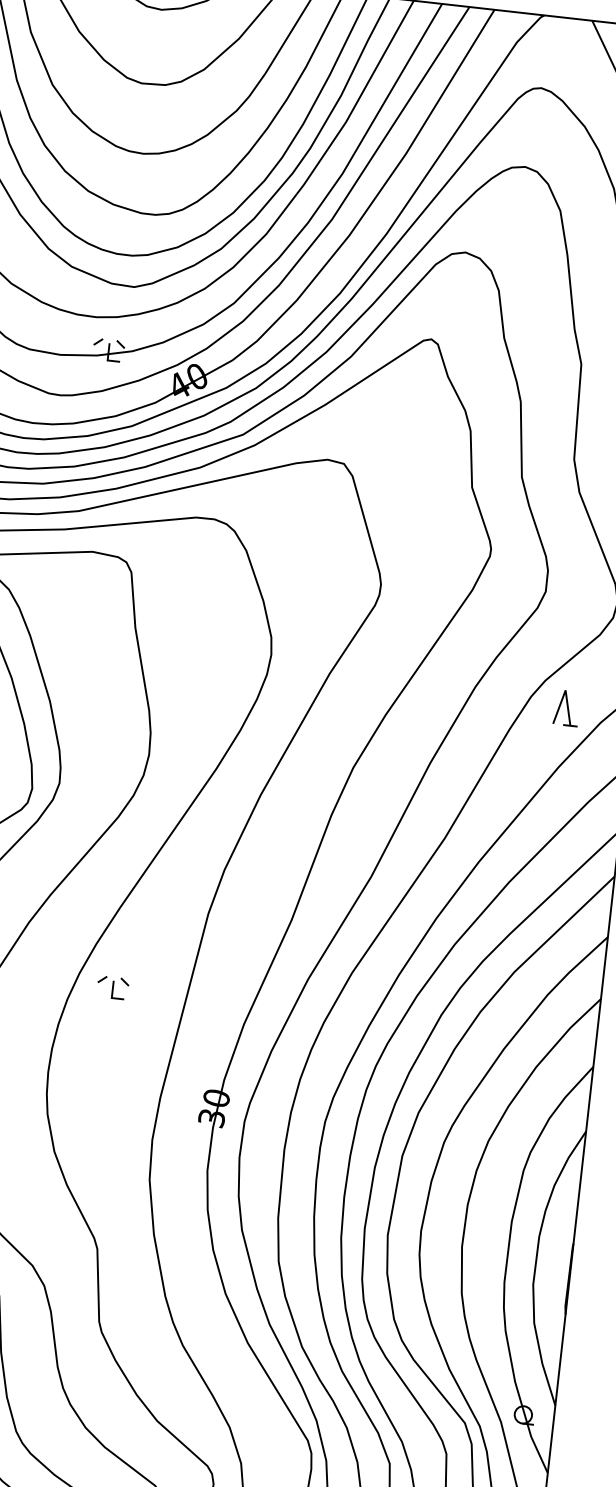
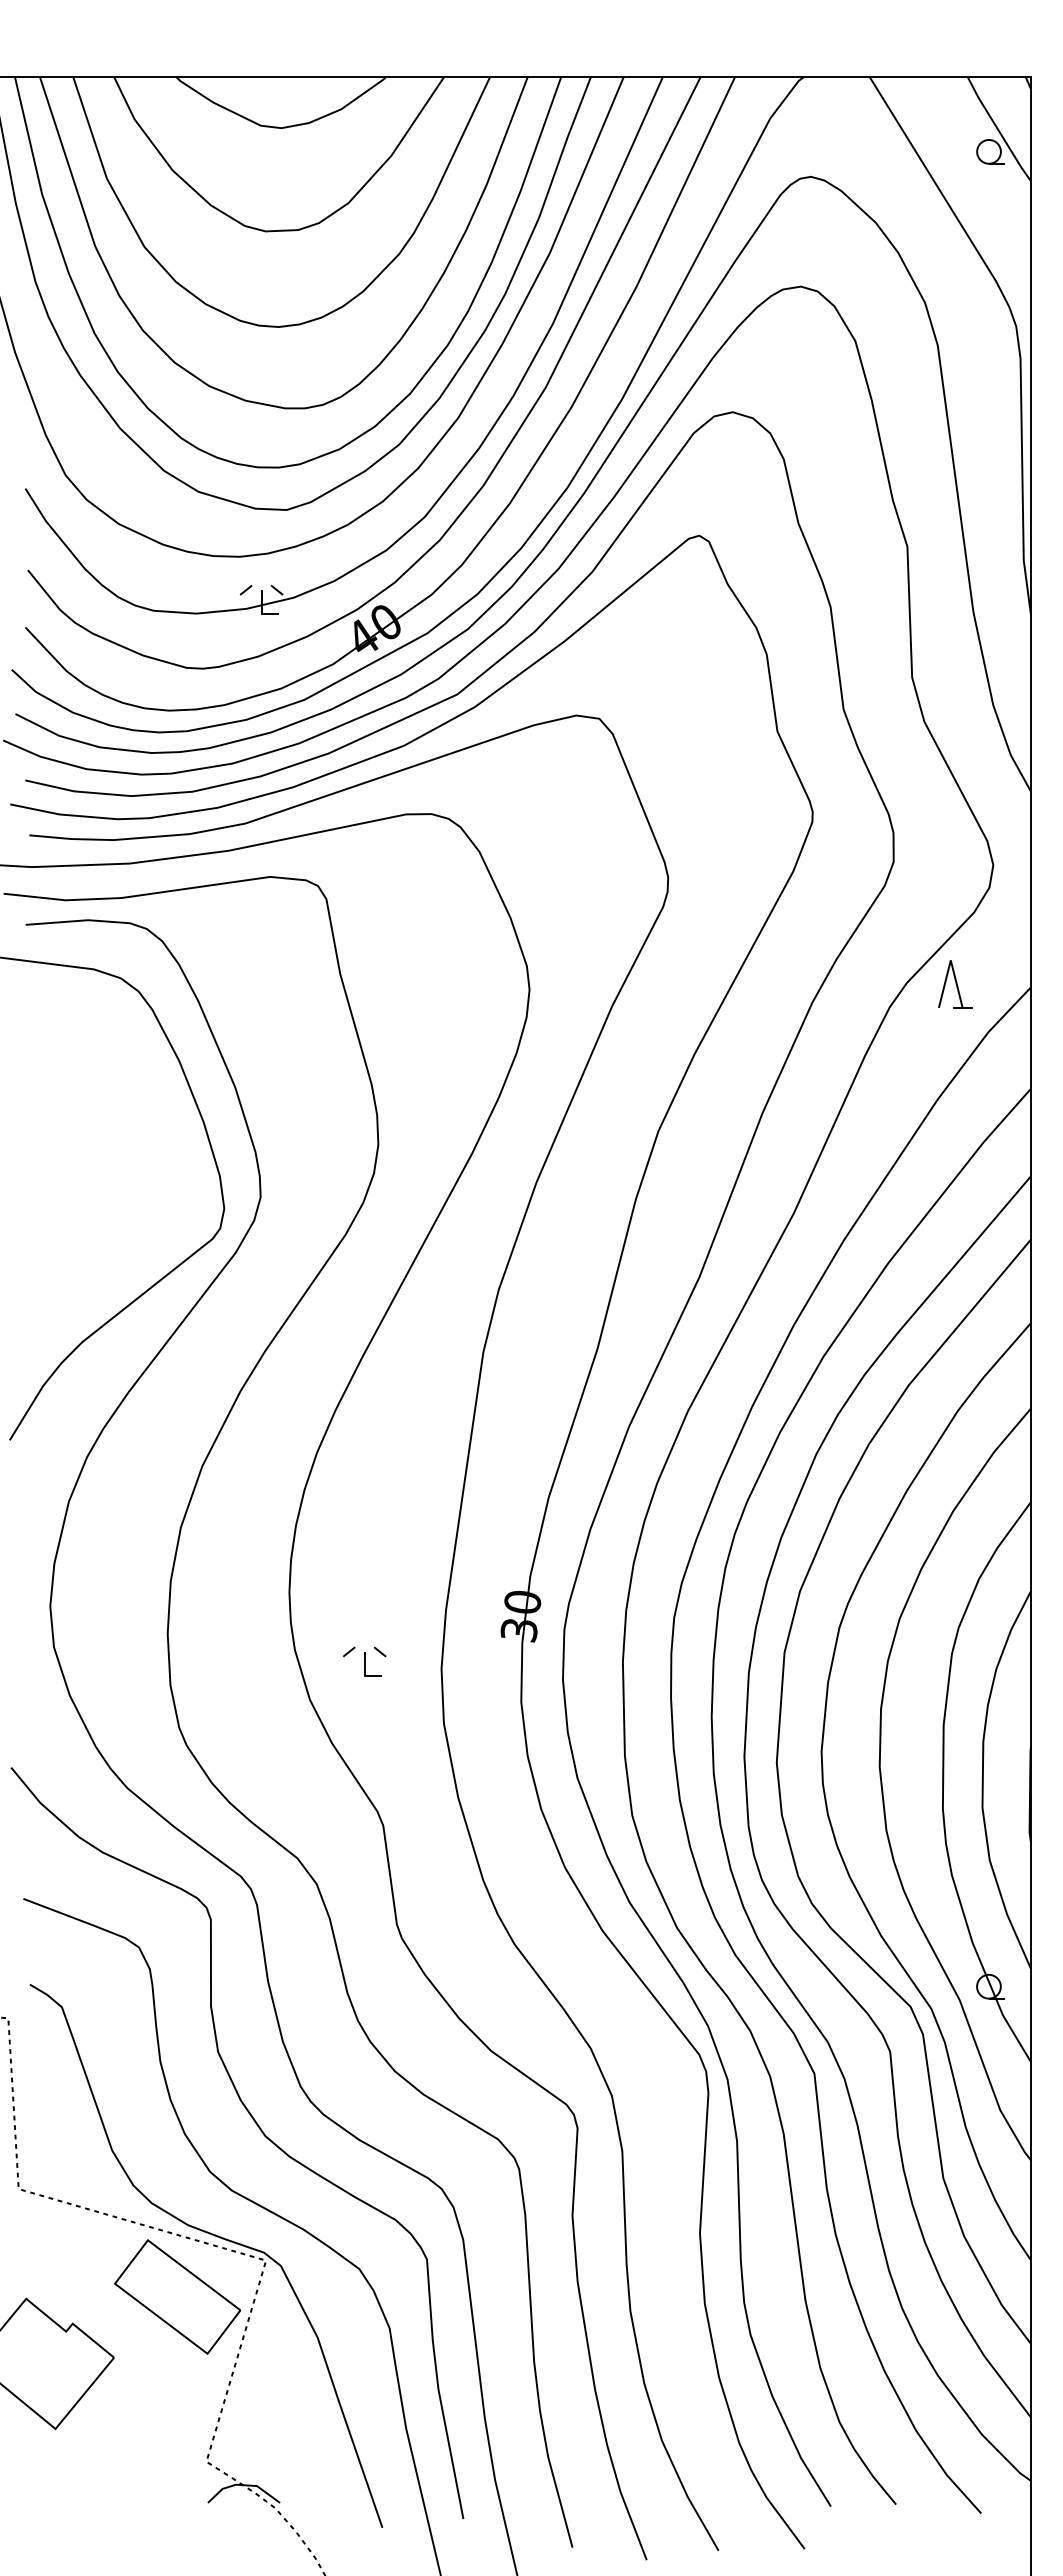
part: (567, 708) -> (955, 984), moved
part: (112, 987) -> (364, 1661), moved

